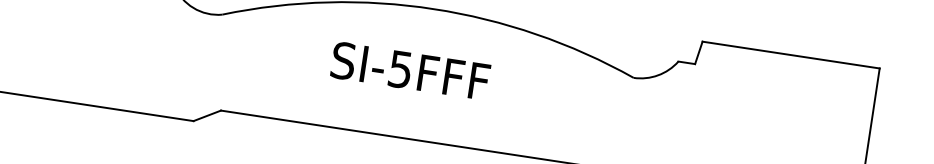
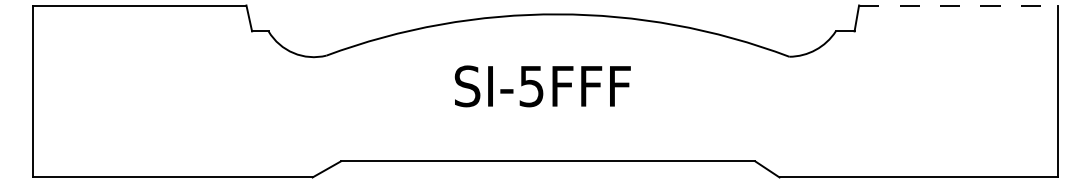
line: (790, 55) -> (958, 5), solid -> dashed

